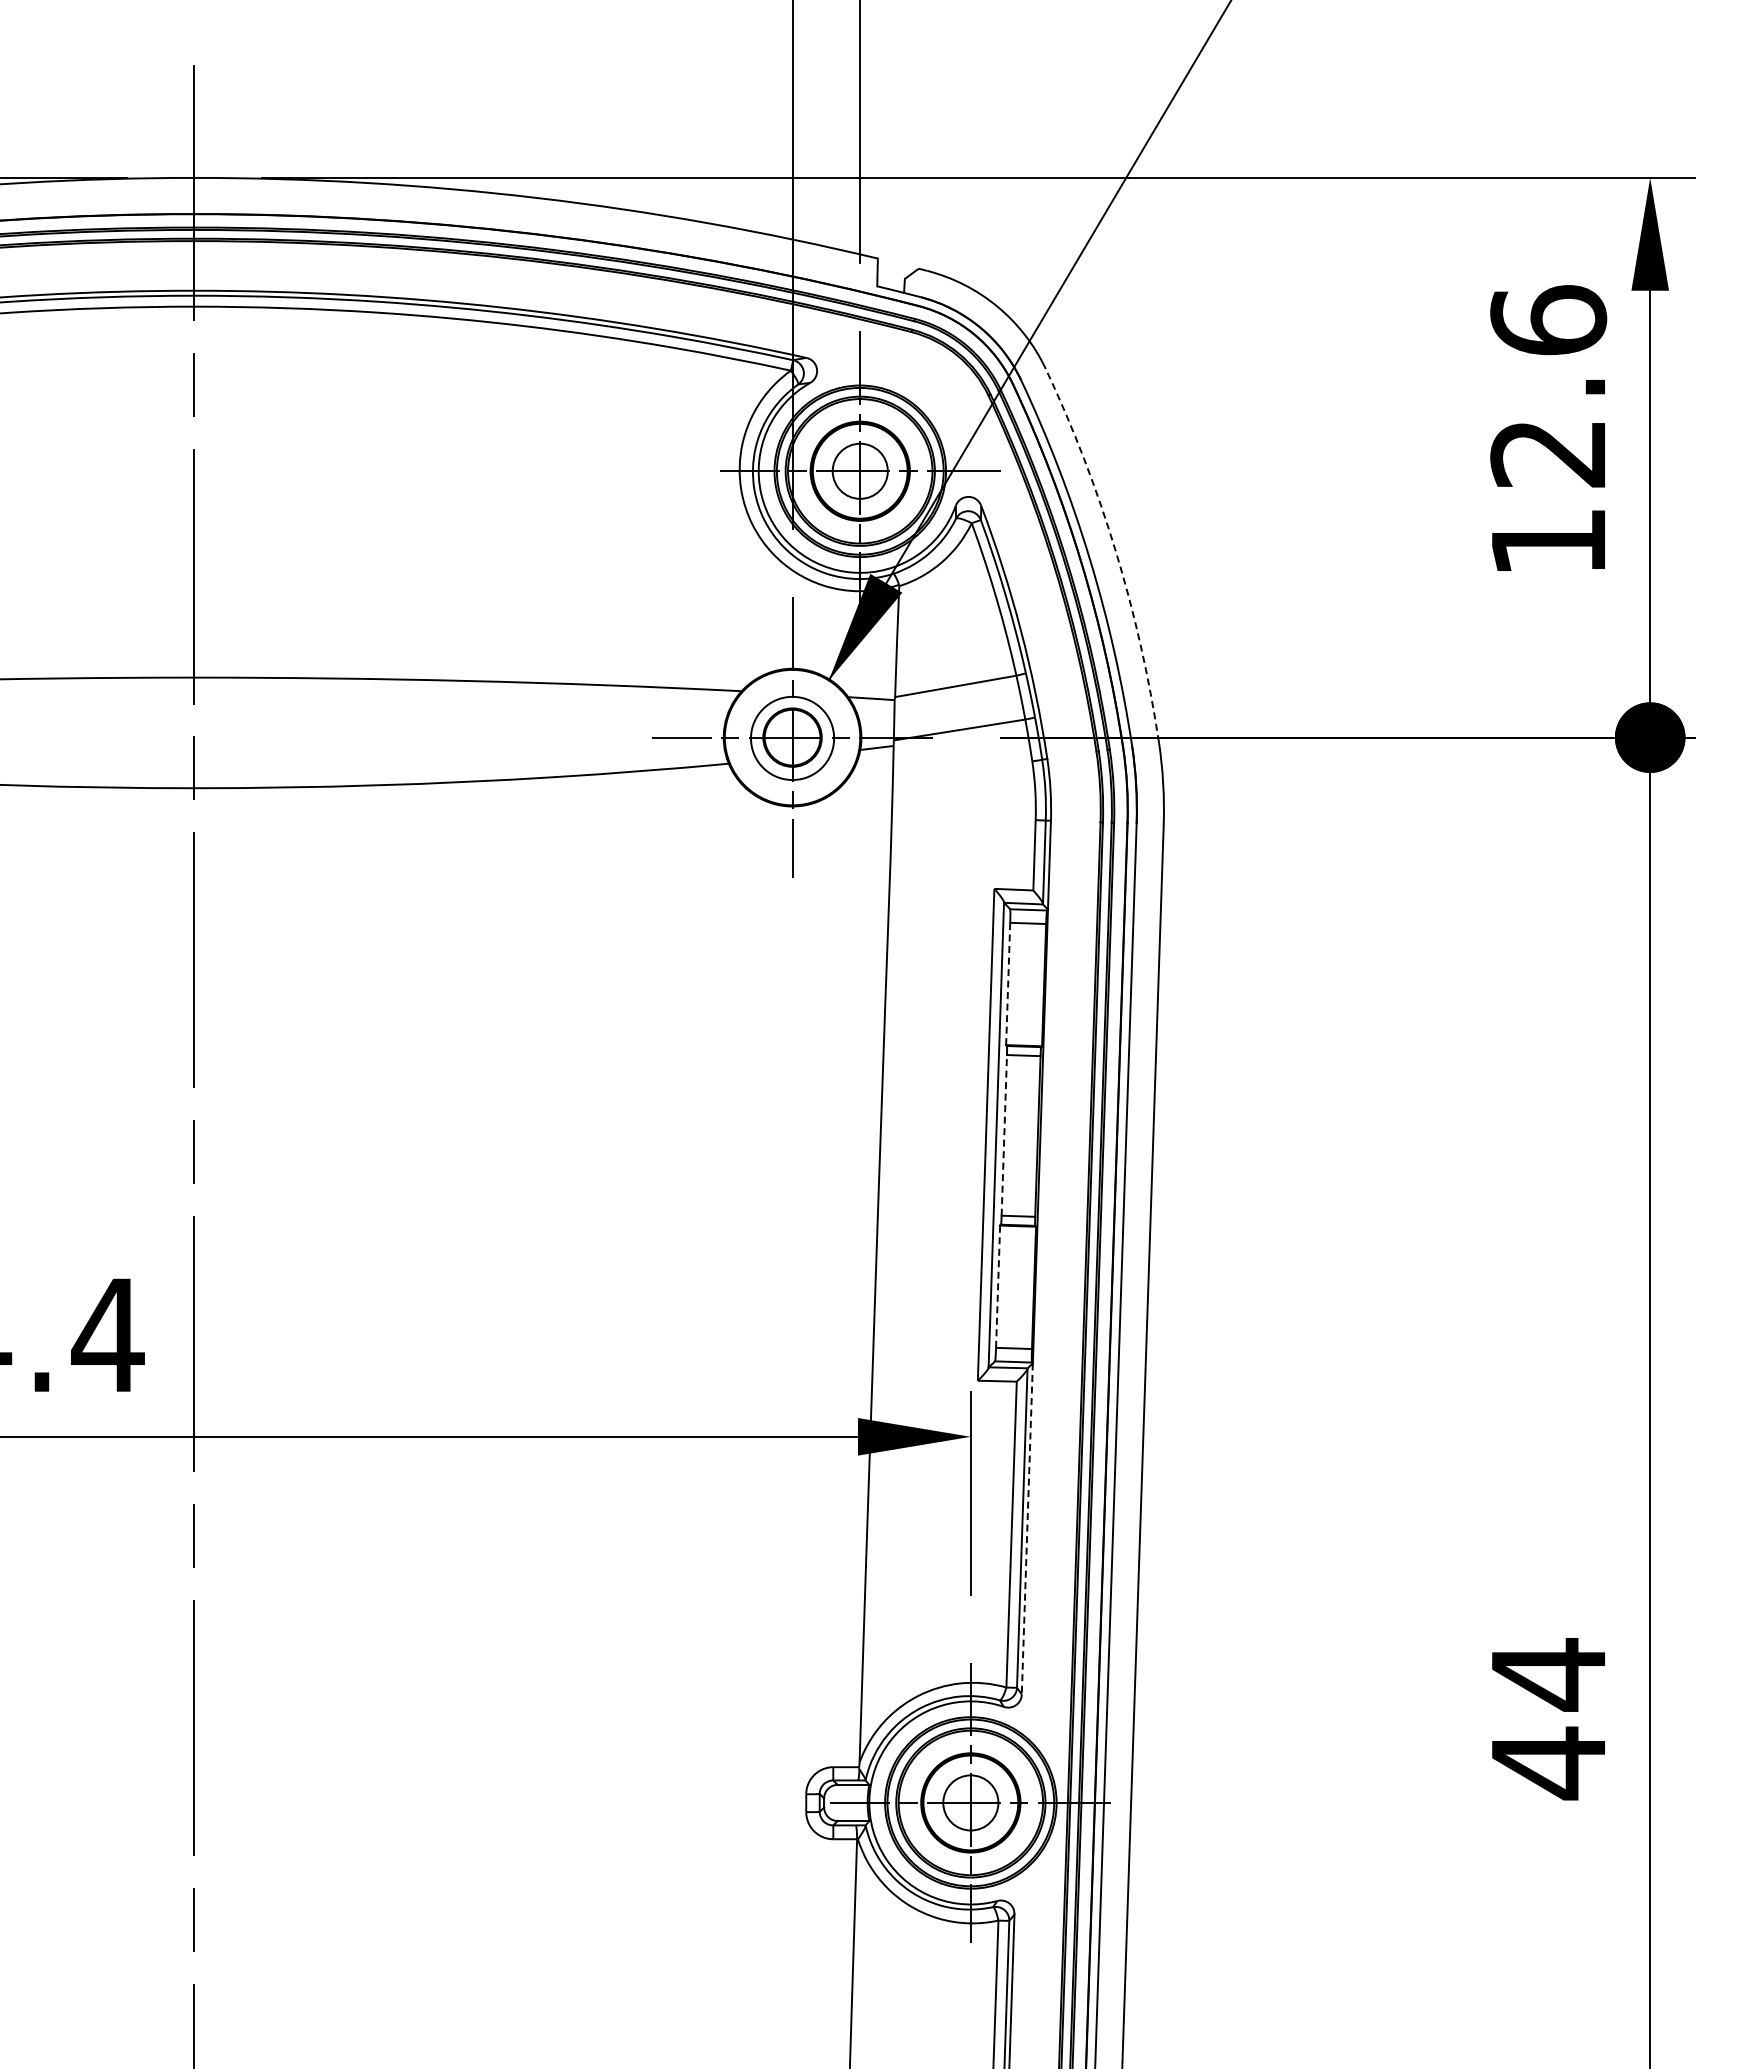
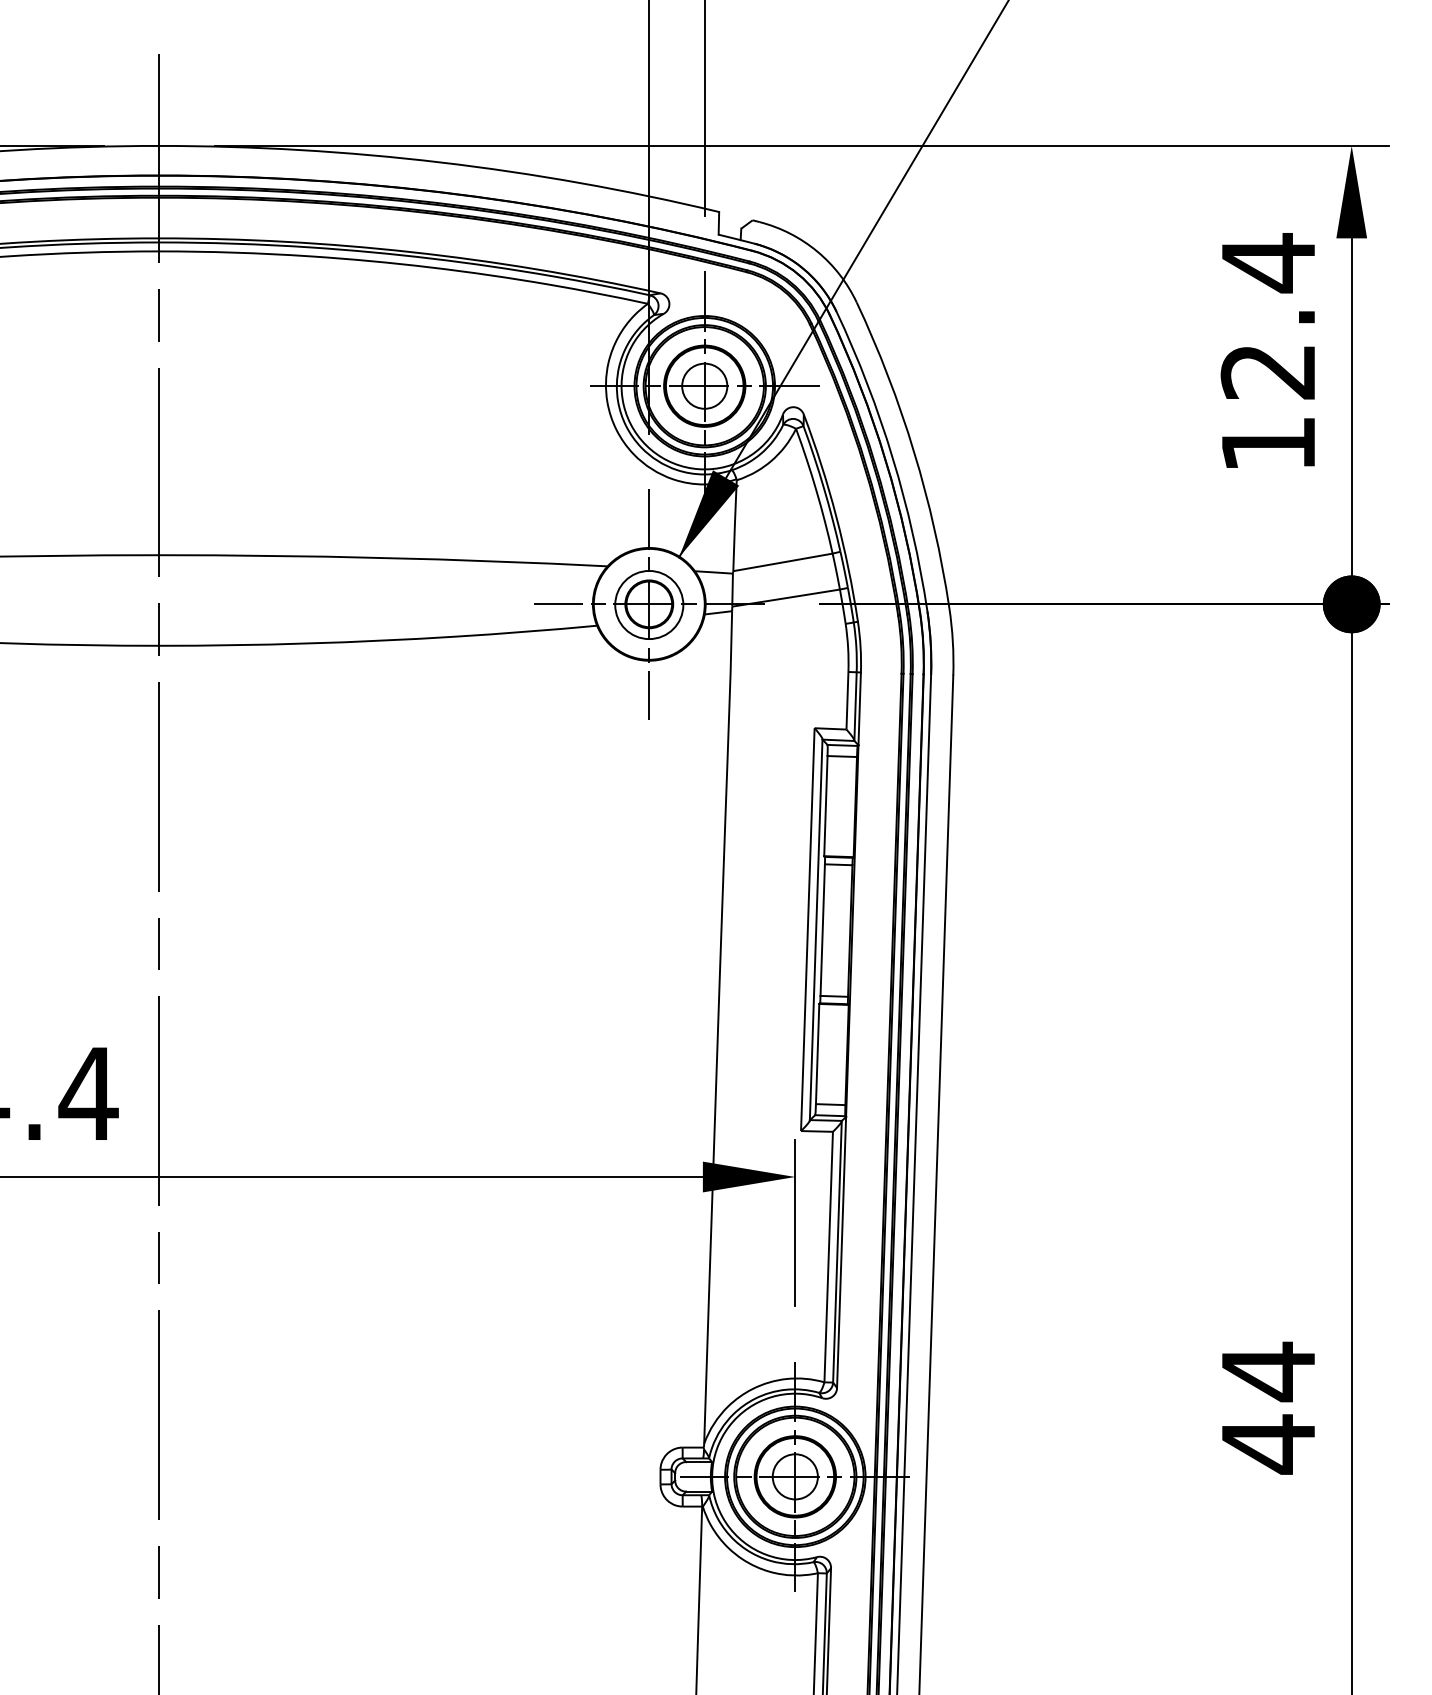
text: (1548, 321) -> (1268, 263), 12.6 -> 12.4
arc: (1115, 551) -> (913, 451), dashed -> solid
line: (1008, 983) -> (826, 805), dashed -> solid
line: (1004, 1134) -> (822, 929), dashed -> solid
line: (998, 1286) -> (817, 1053), dashed -> solid
line: (1027, 1529) -> (841, 1252), dashed -> solid

